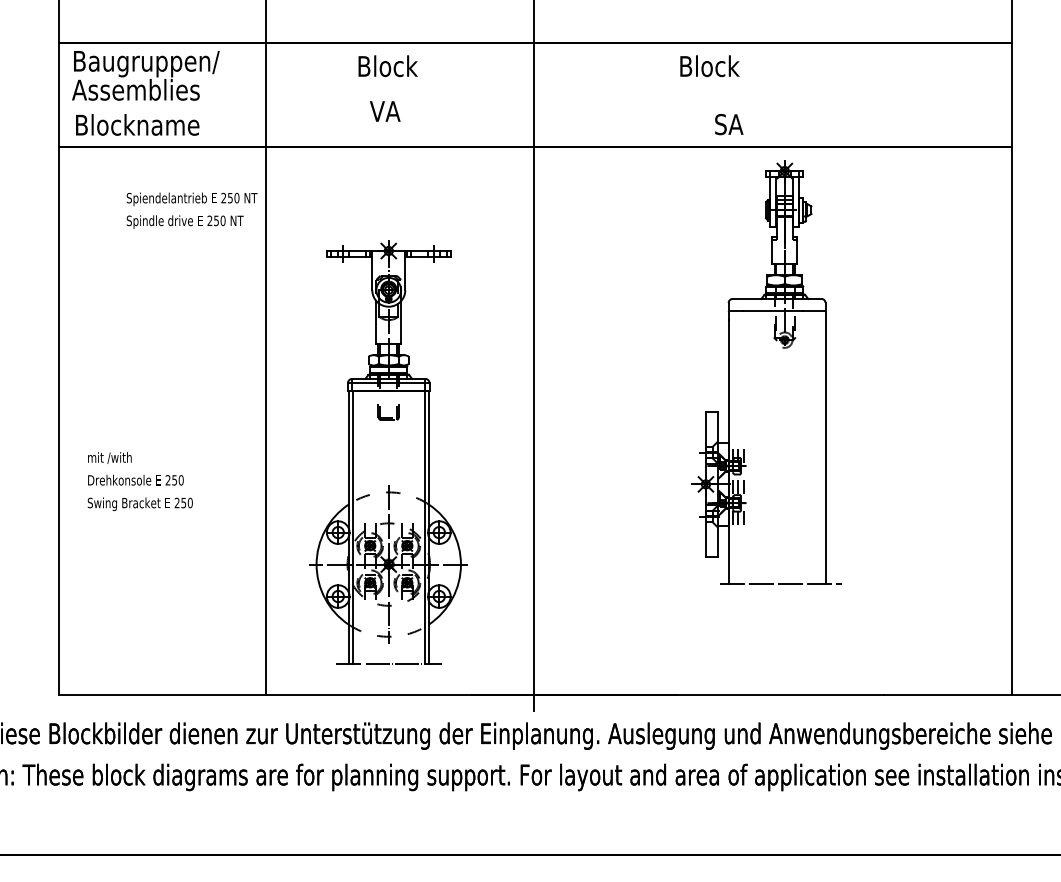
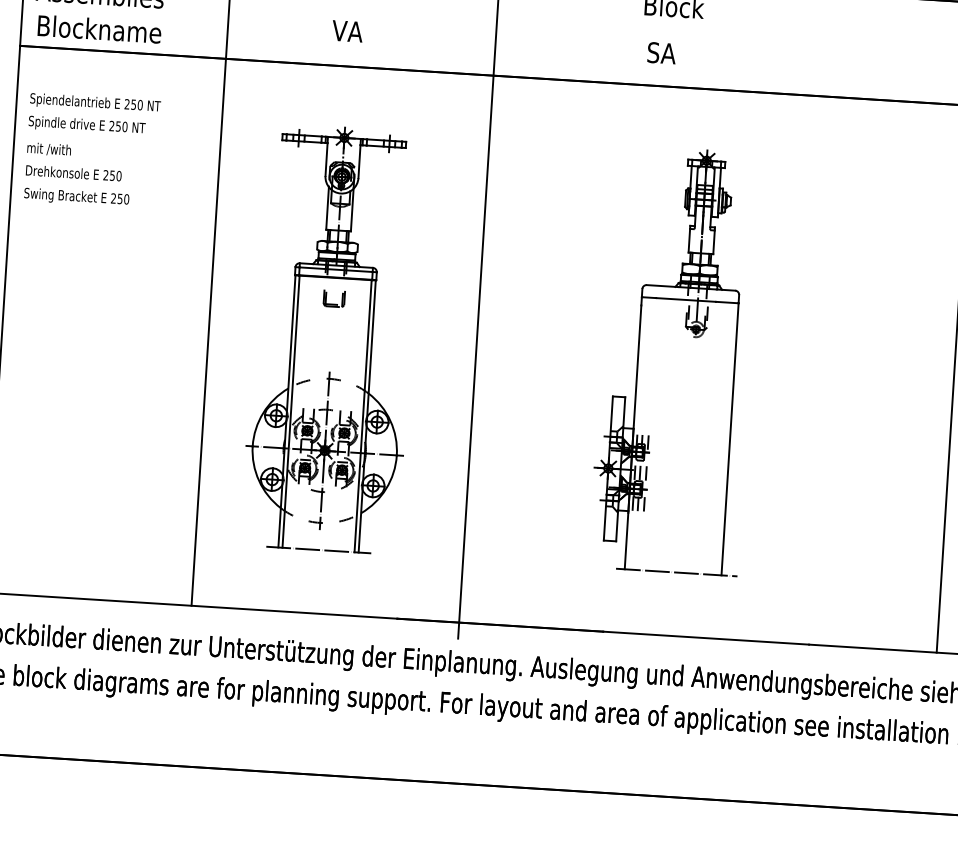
text: (729, 124) -> (662, 53), moved
text: (191, 210) -> (94, 114), moved
part: (782, 348) -> (693, 337), moved
part: (388, 452) -> (331, 338), moved
text: (139, 481) -> (77, 174), moved

